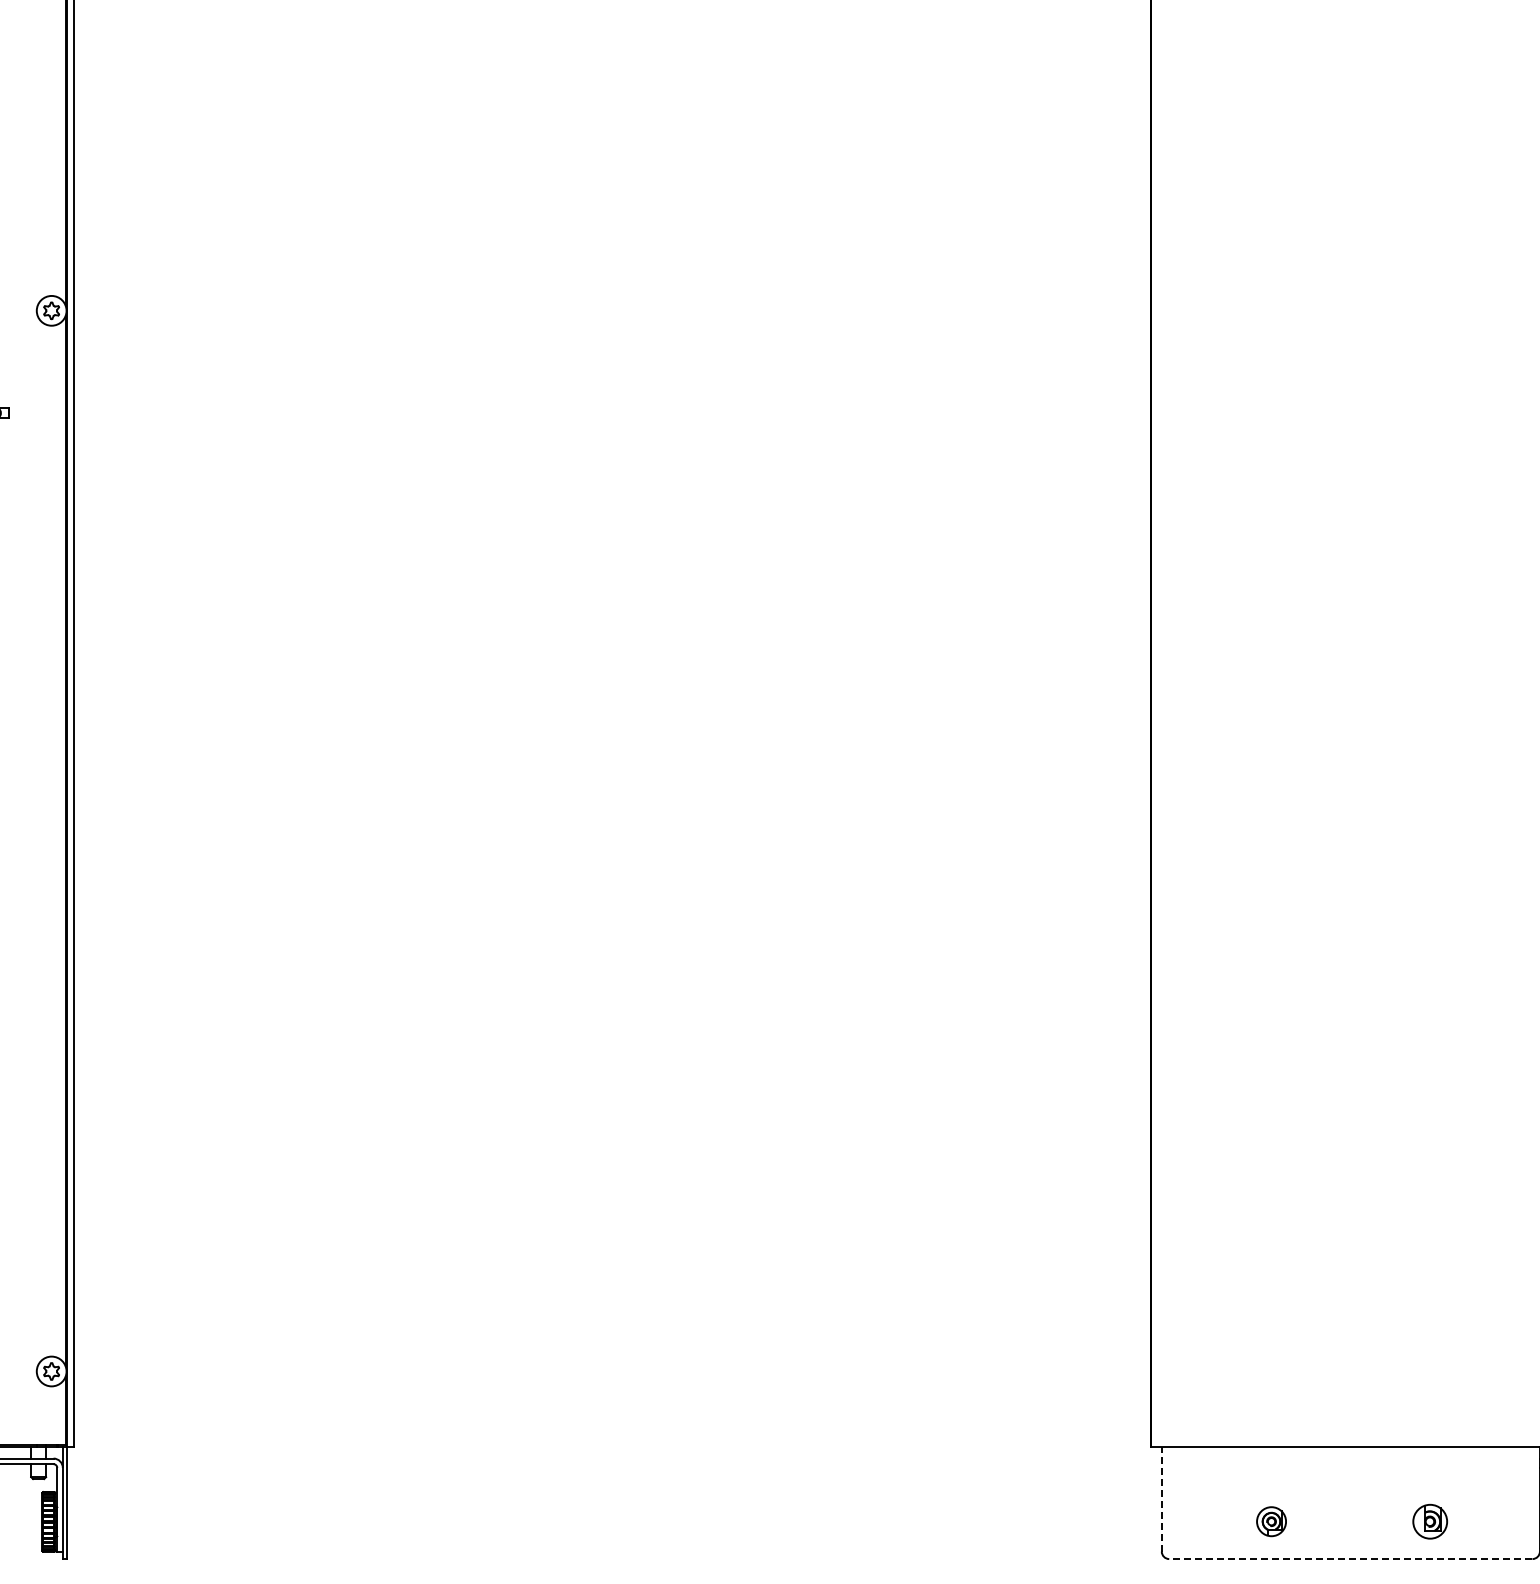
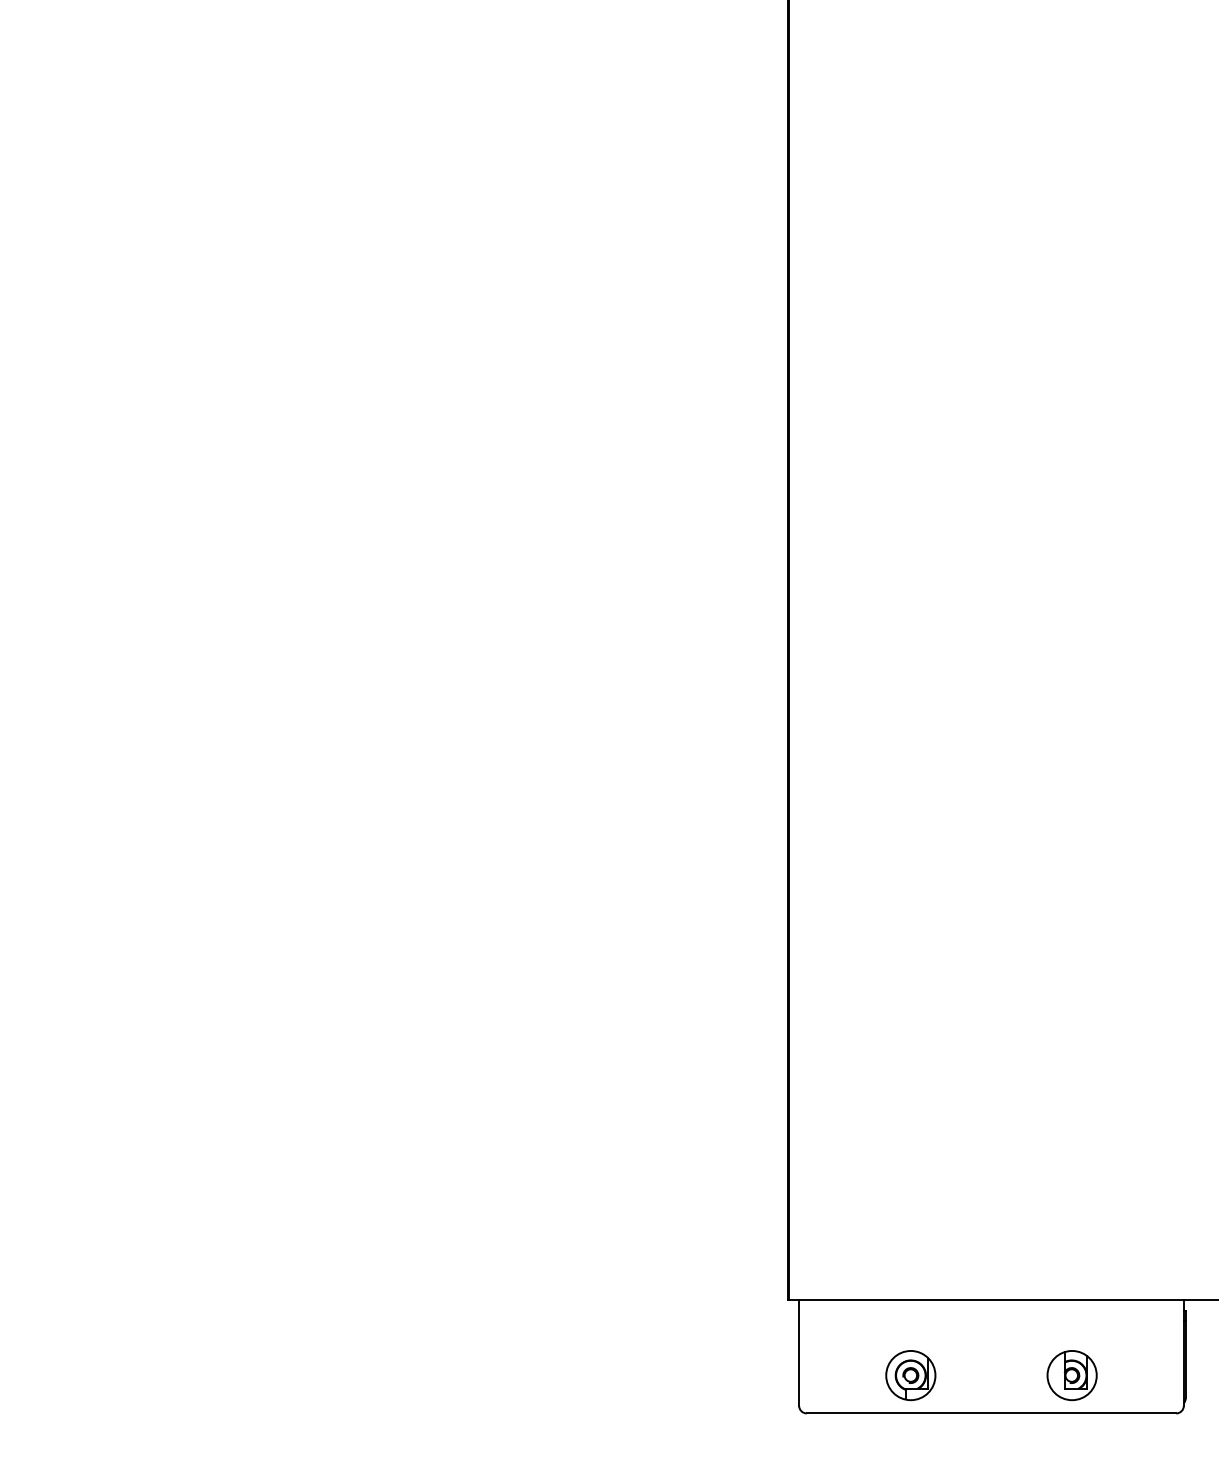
line: (1161, 1499) -> (798, 1352), dashed -> solid
part: (1271, 1521) -> (910, 1375), size x1.67
part: (1430, 1521) -> (1072, 1375), size x1.43
line: (1350, 1559) -> (991, 1413), dashed -> solid

